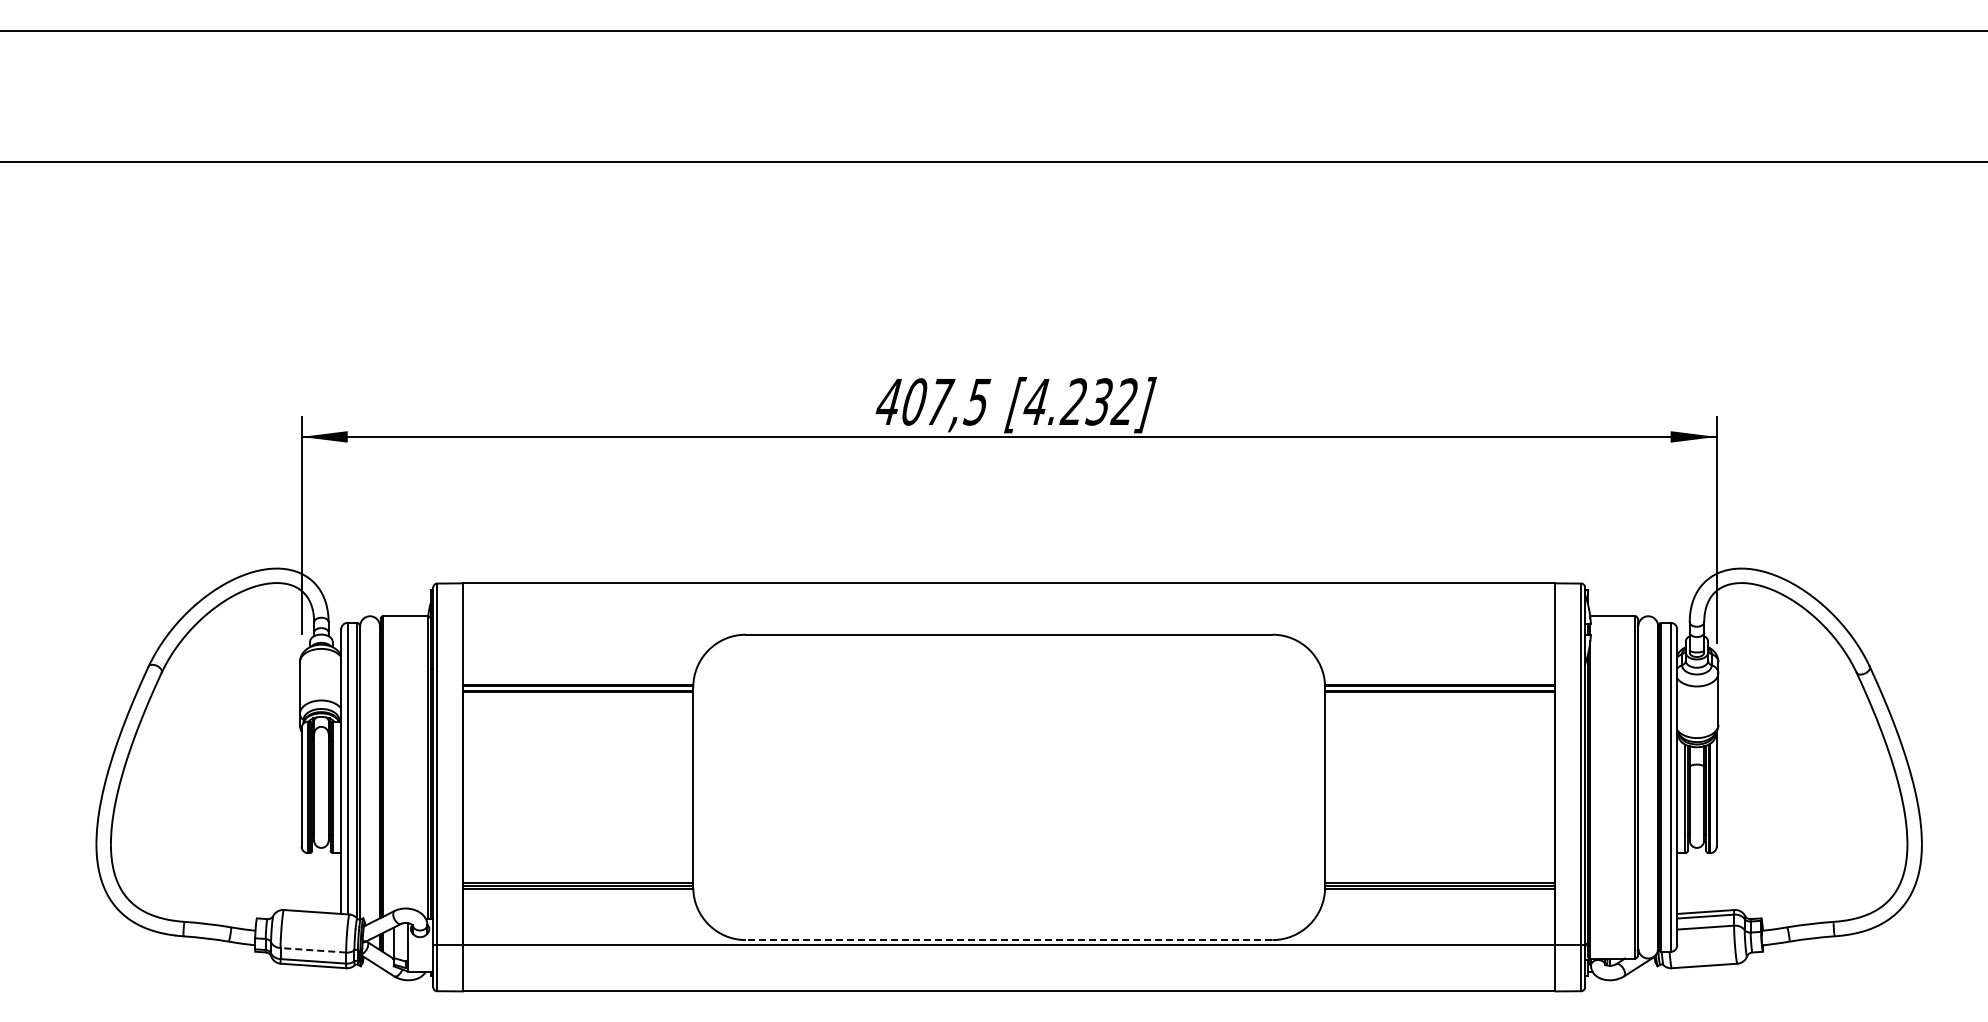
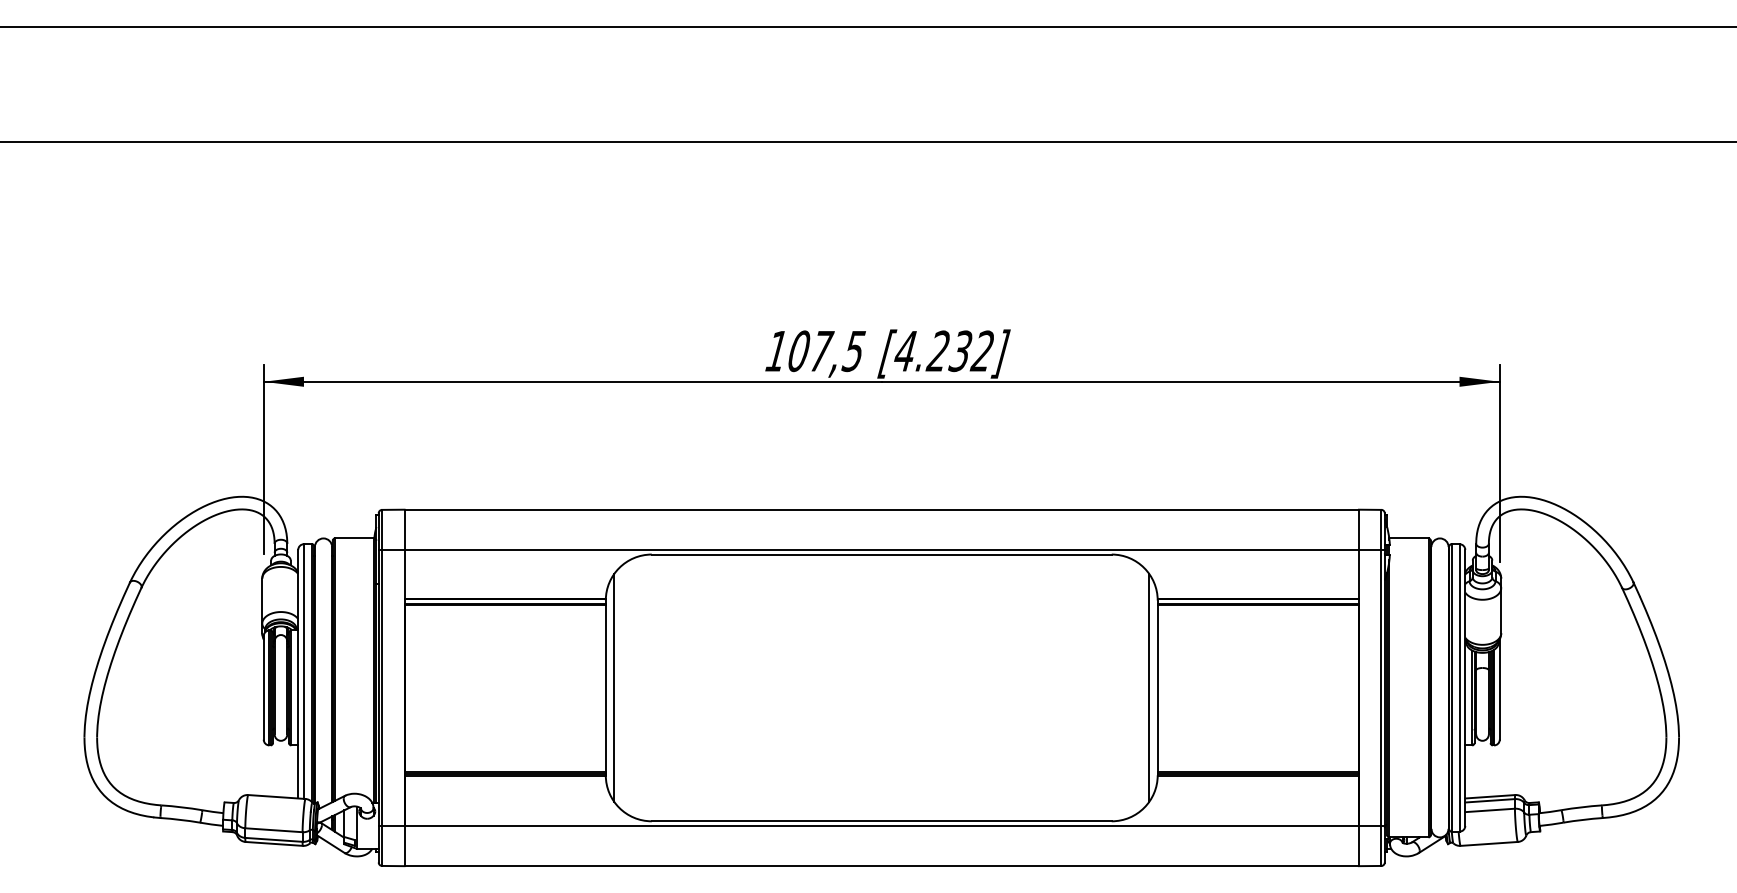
text: (888, 401) -> (776, 350), 407,5 -> 107,5
line: (1009, 629) -> (882, 550), added
line: (703, 787) -> (614, 688), added
line: (1315, 787) -> (1149, 688), added
line: (1008, 940) -> (881, 821), dashed -> solid
line: (313, 950) -> (274, 830), dashed -> solid

